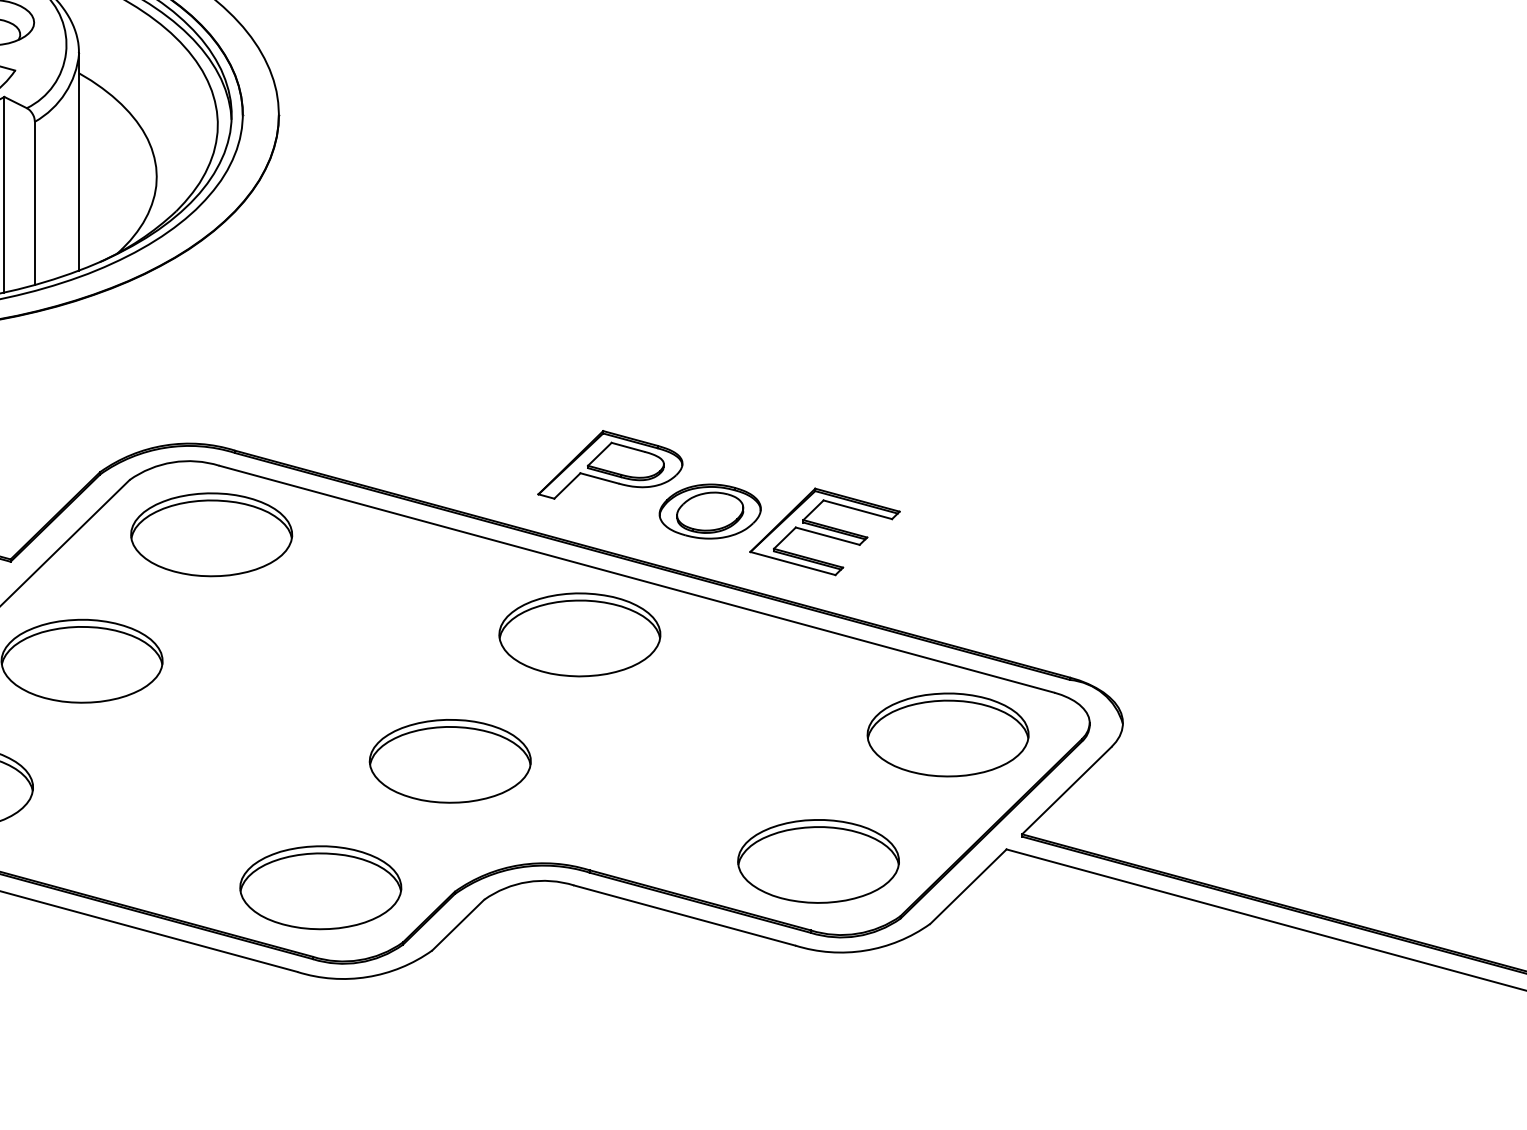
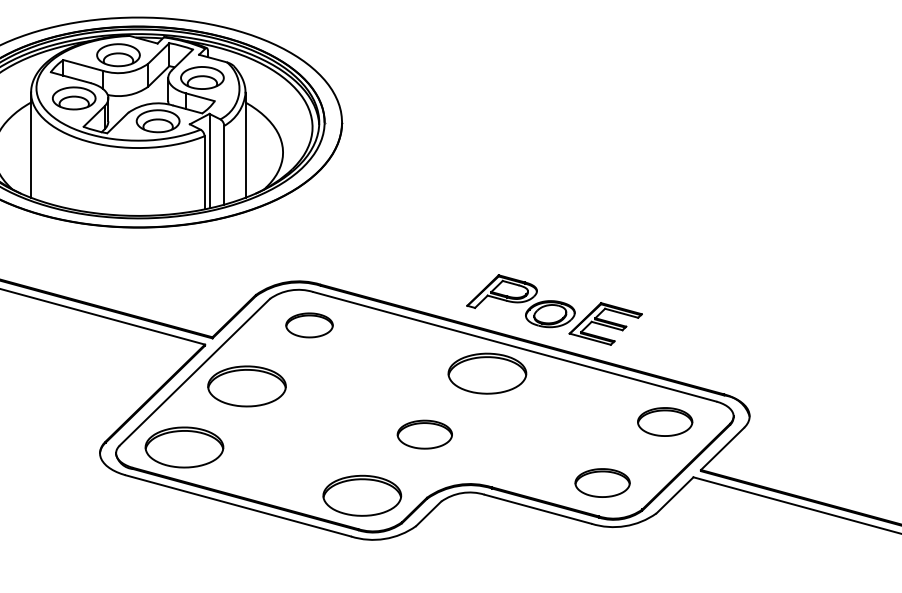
part: (211, 535) -> (309, 325), size x0.6
part: (946, 733) -> (664, 421), size x0.7
part: (449, 760) -> (424, 434), size x0.7
part: (818, 860) -> (602, 482), size x0.7

